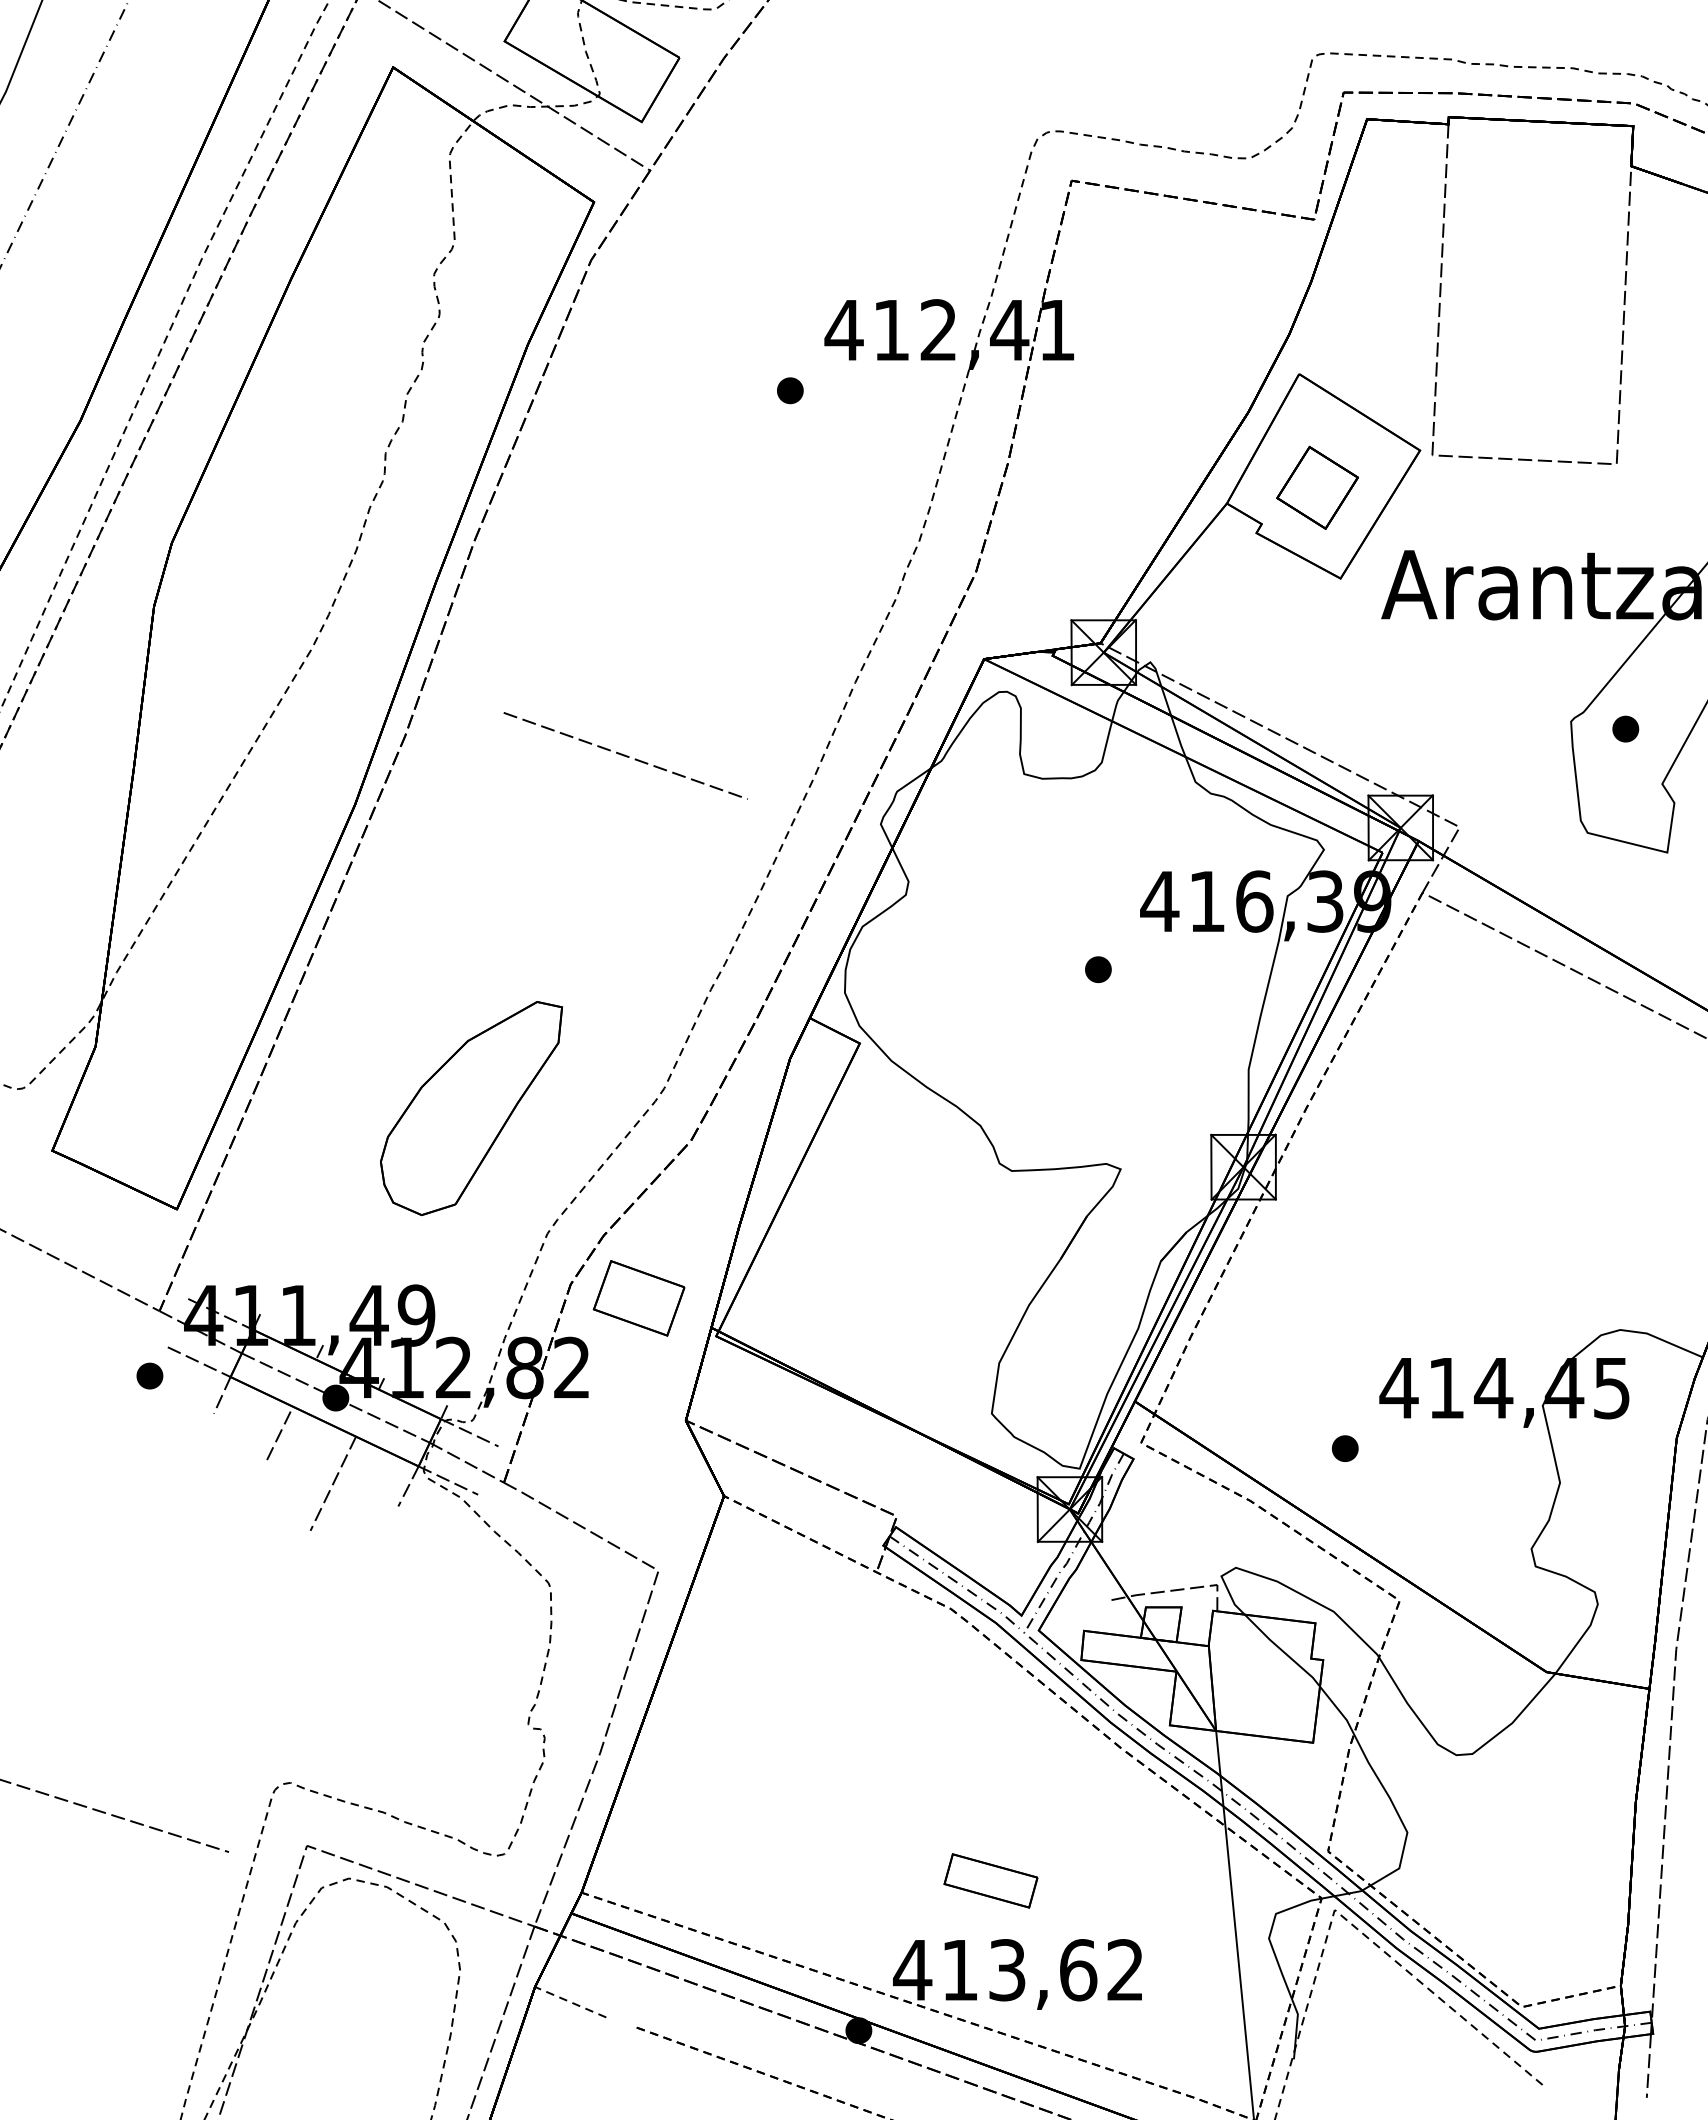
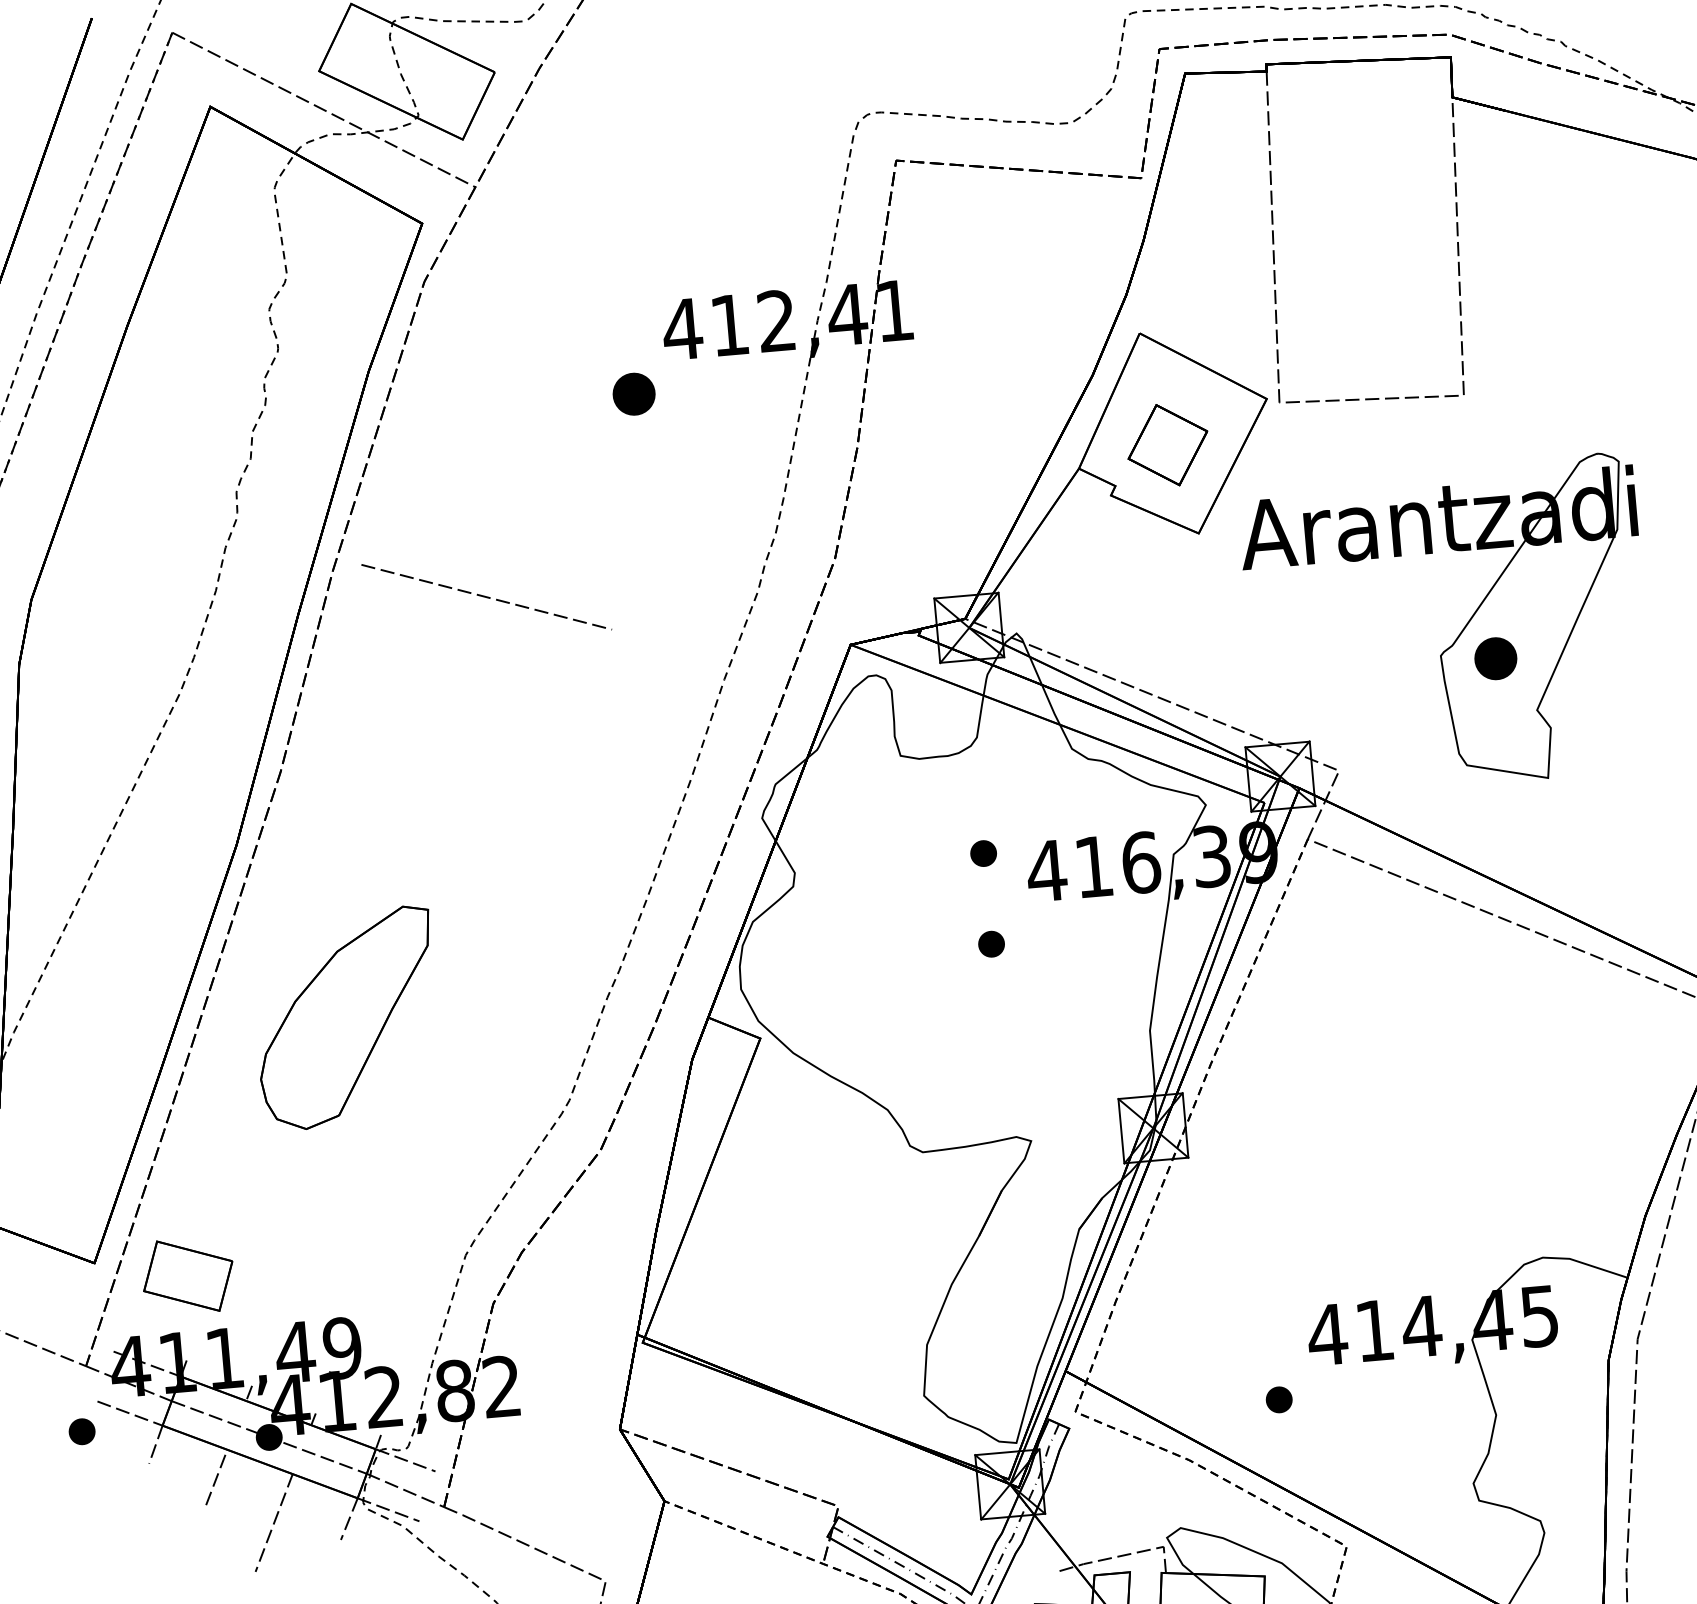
part: (790, 390) -> (634, 394), size x1.6
part: (1625, 728) -> (1495, 658), size x1.6
line: (625, 755) -> (486, 596), moved
part: (1098, 878) -> (983, 853), added
part: (471, 1108) -> (346, 1018), moved
part: (638, 1298) -> (187, 1276), moved

